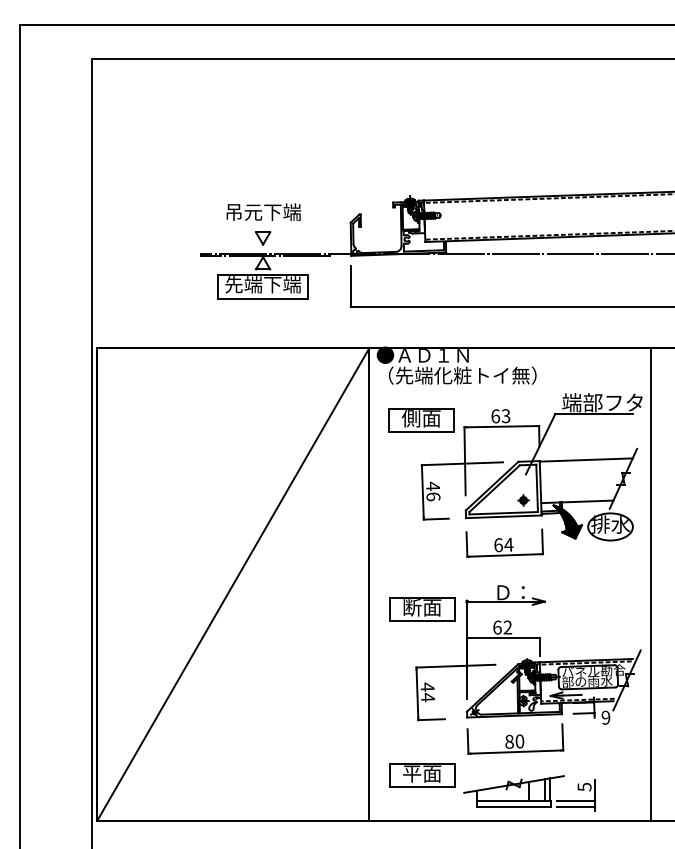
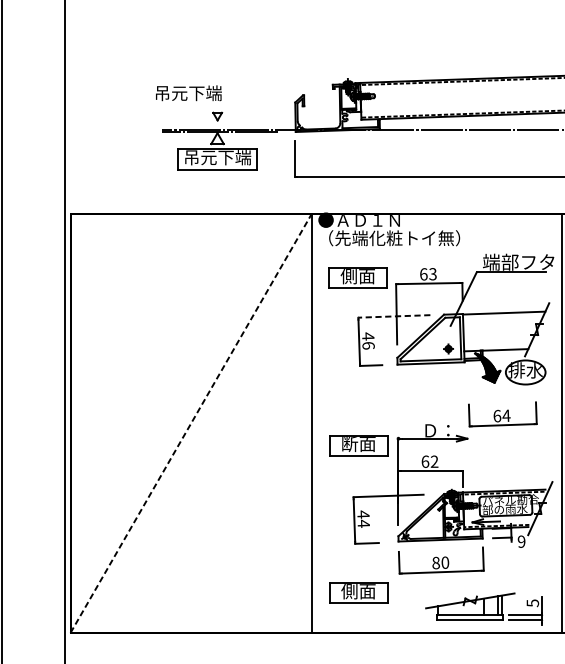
text: (263, 211) -> (188, 92), moved
part: (263, 238) -> (217, 116), size x0.7
text: (243, 284) -> (200, 157), 先端下端 -> 吊元下端
line: (462, 463) -> (394, 316), solid -> dashed
part: (504, 542) -> (502, 413), moved
line: (233, 584) -> (191, 423), solid -> dashed
text: (411, 773) -> (349, 591), 平面 -> 側面
part: (529, 793) -> (483, 608), moved

